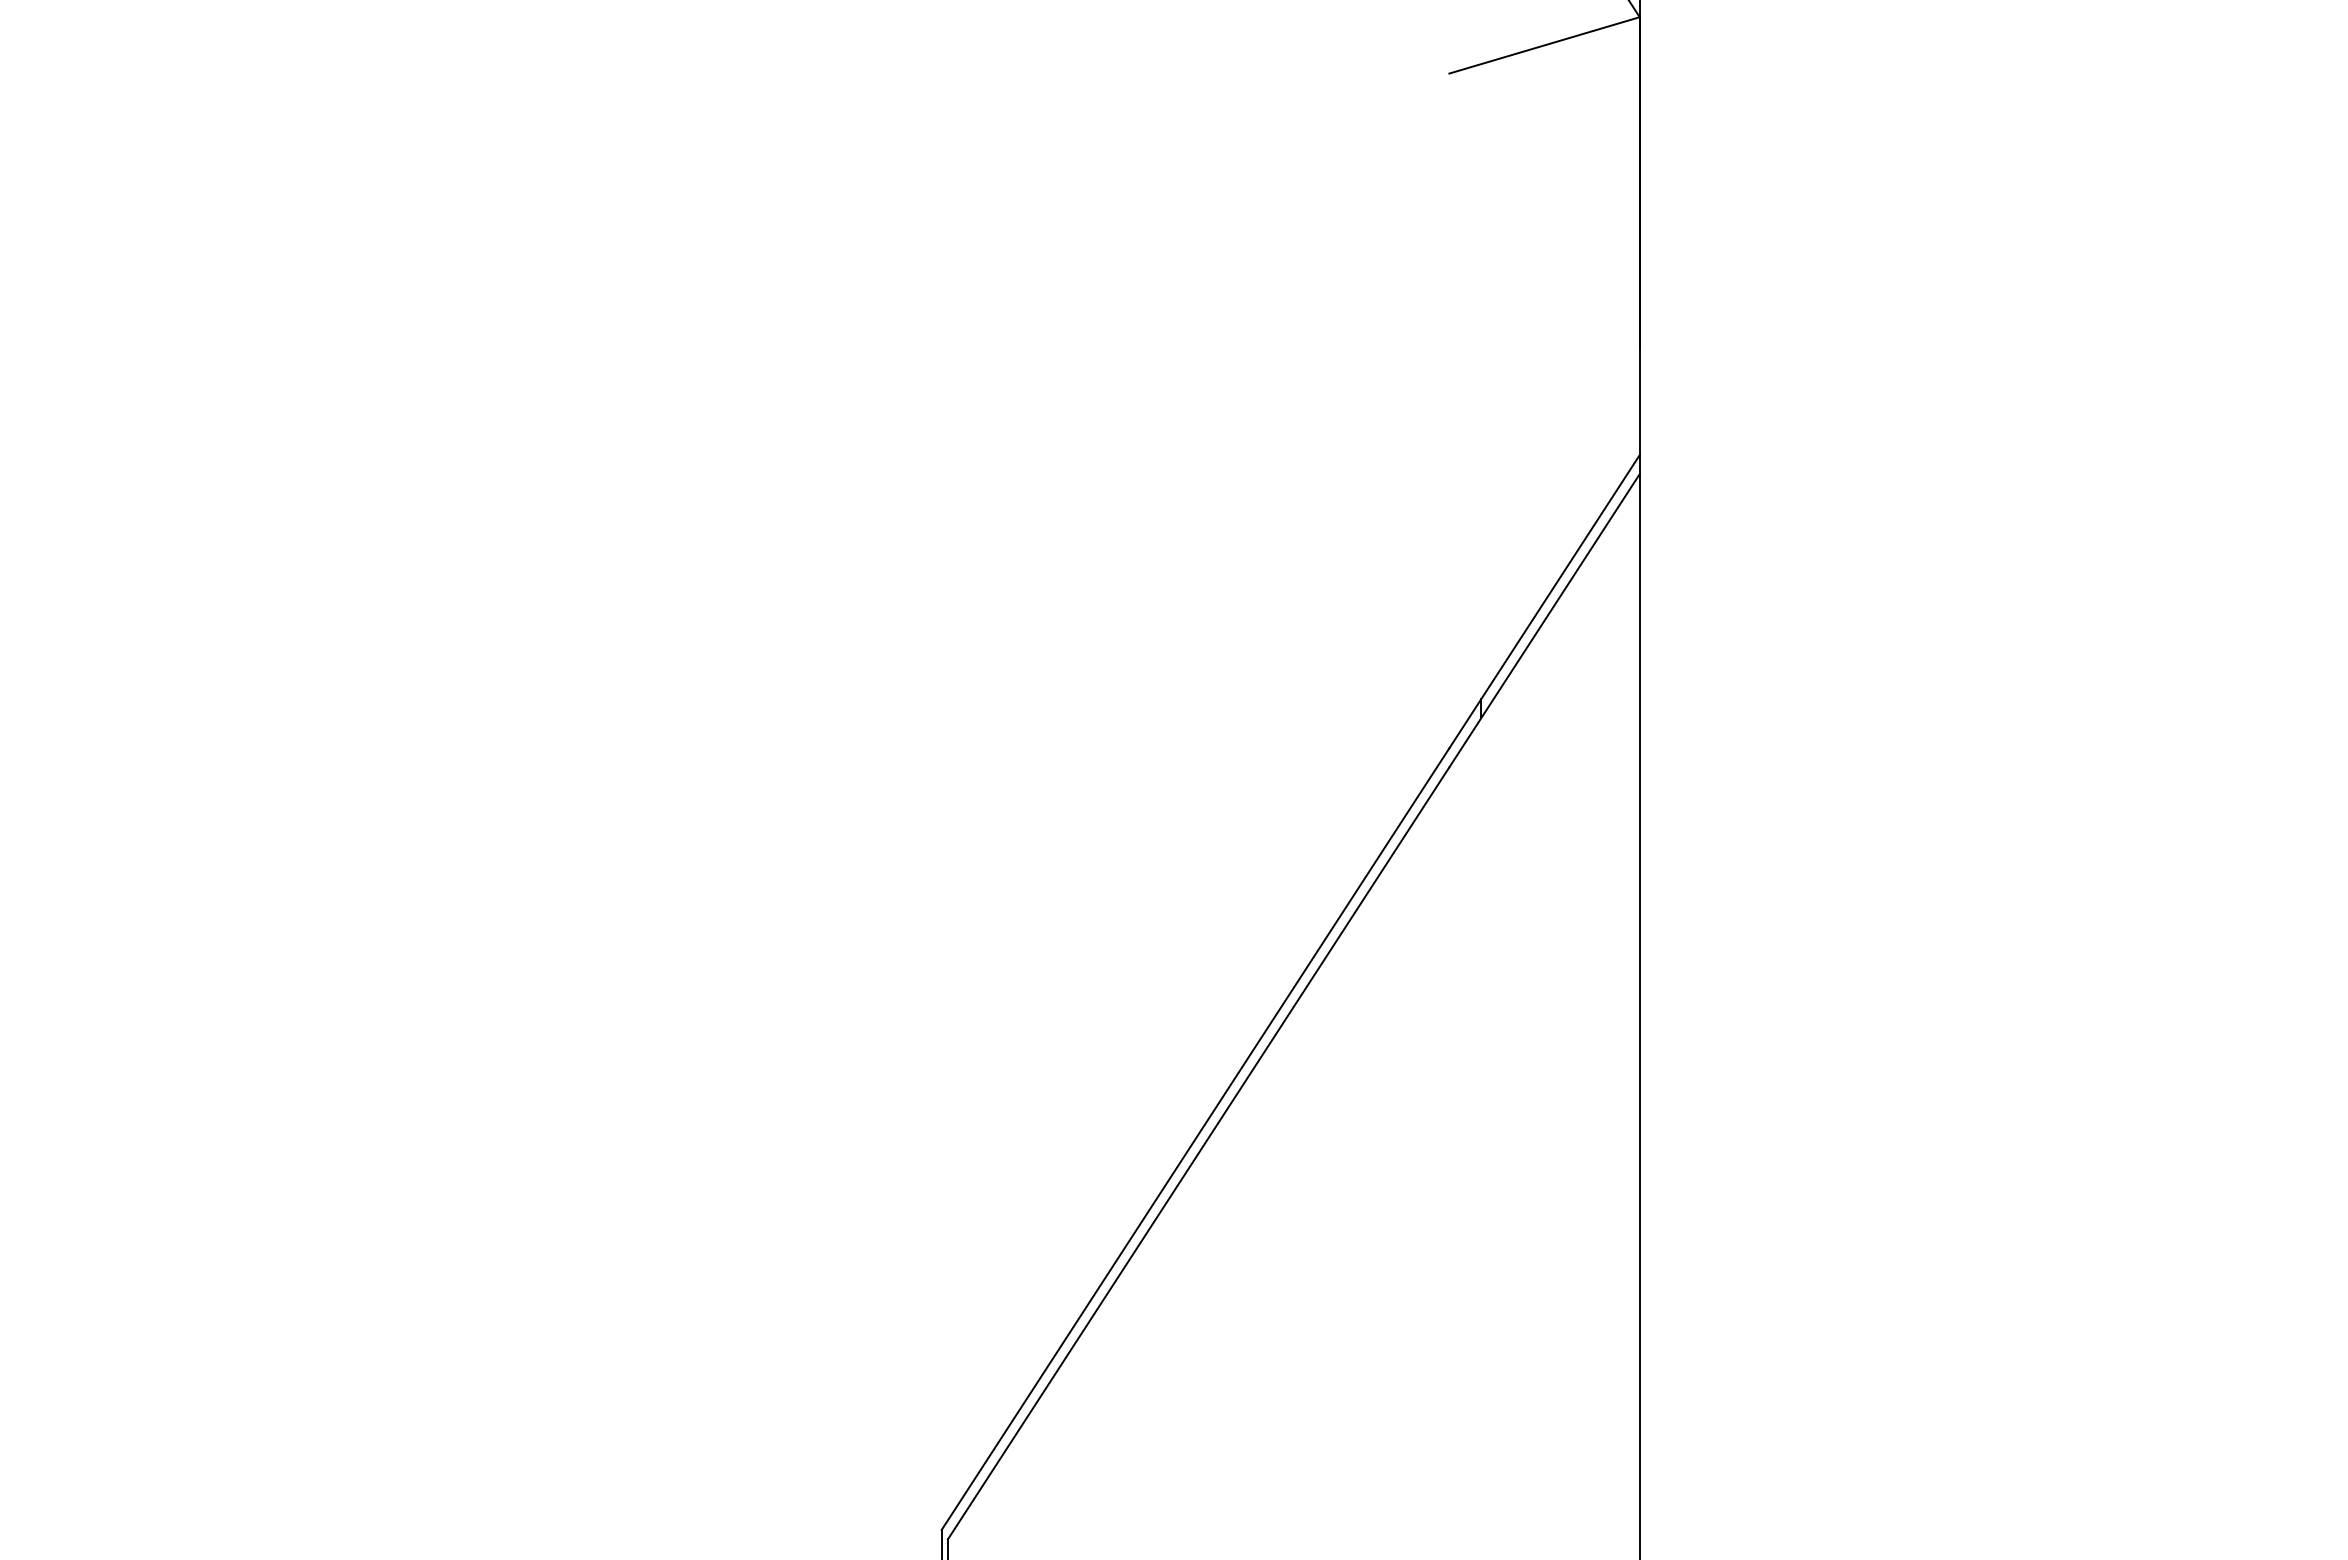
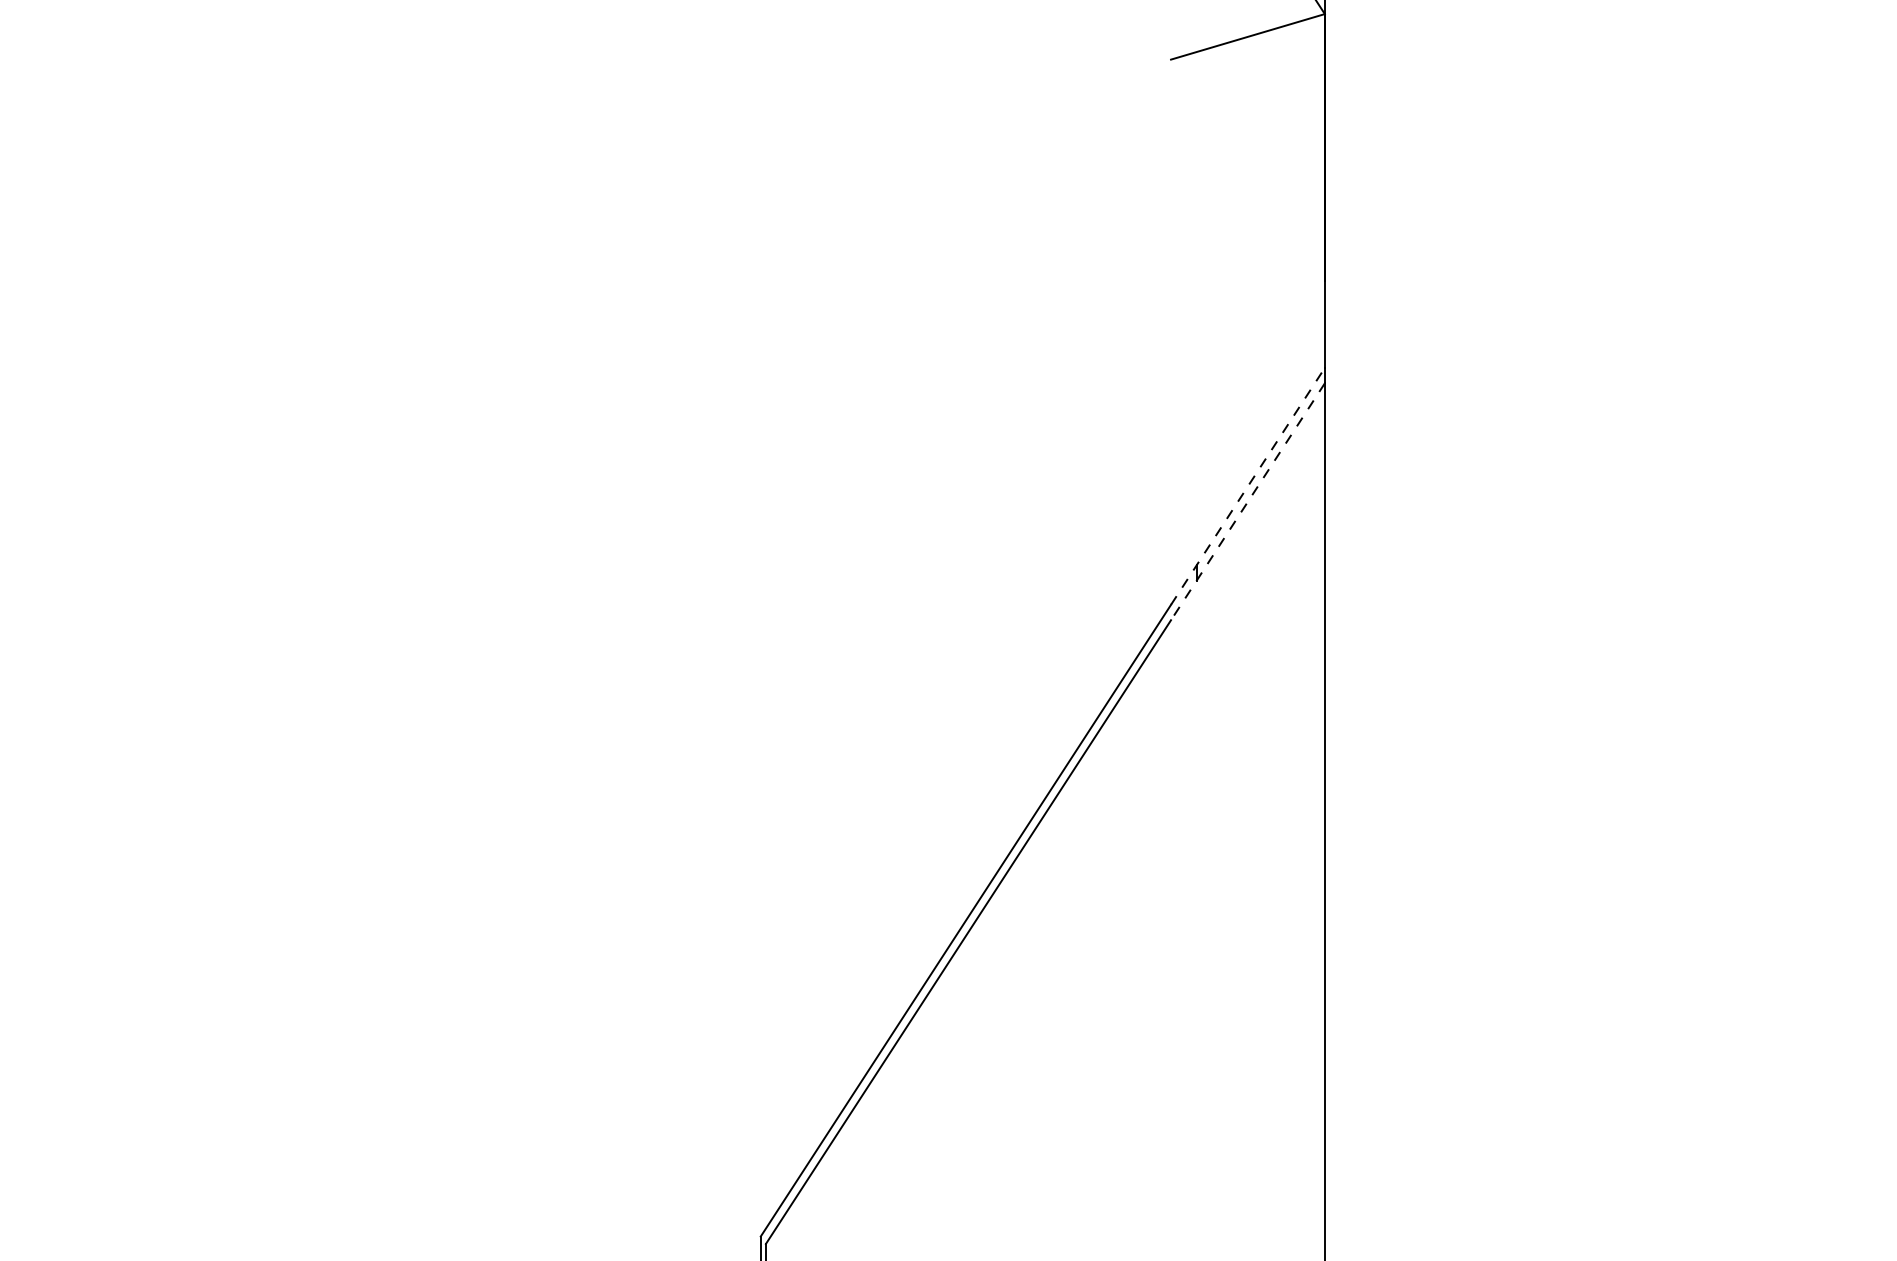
line: (1544, 601) -> (1247, 486), solid -> dashed
line: (1544, 620) -> (1247, 501), solid -> dashed

